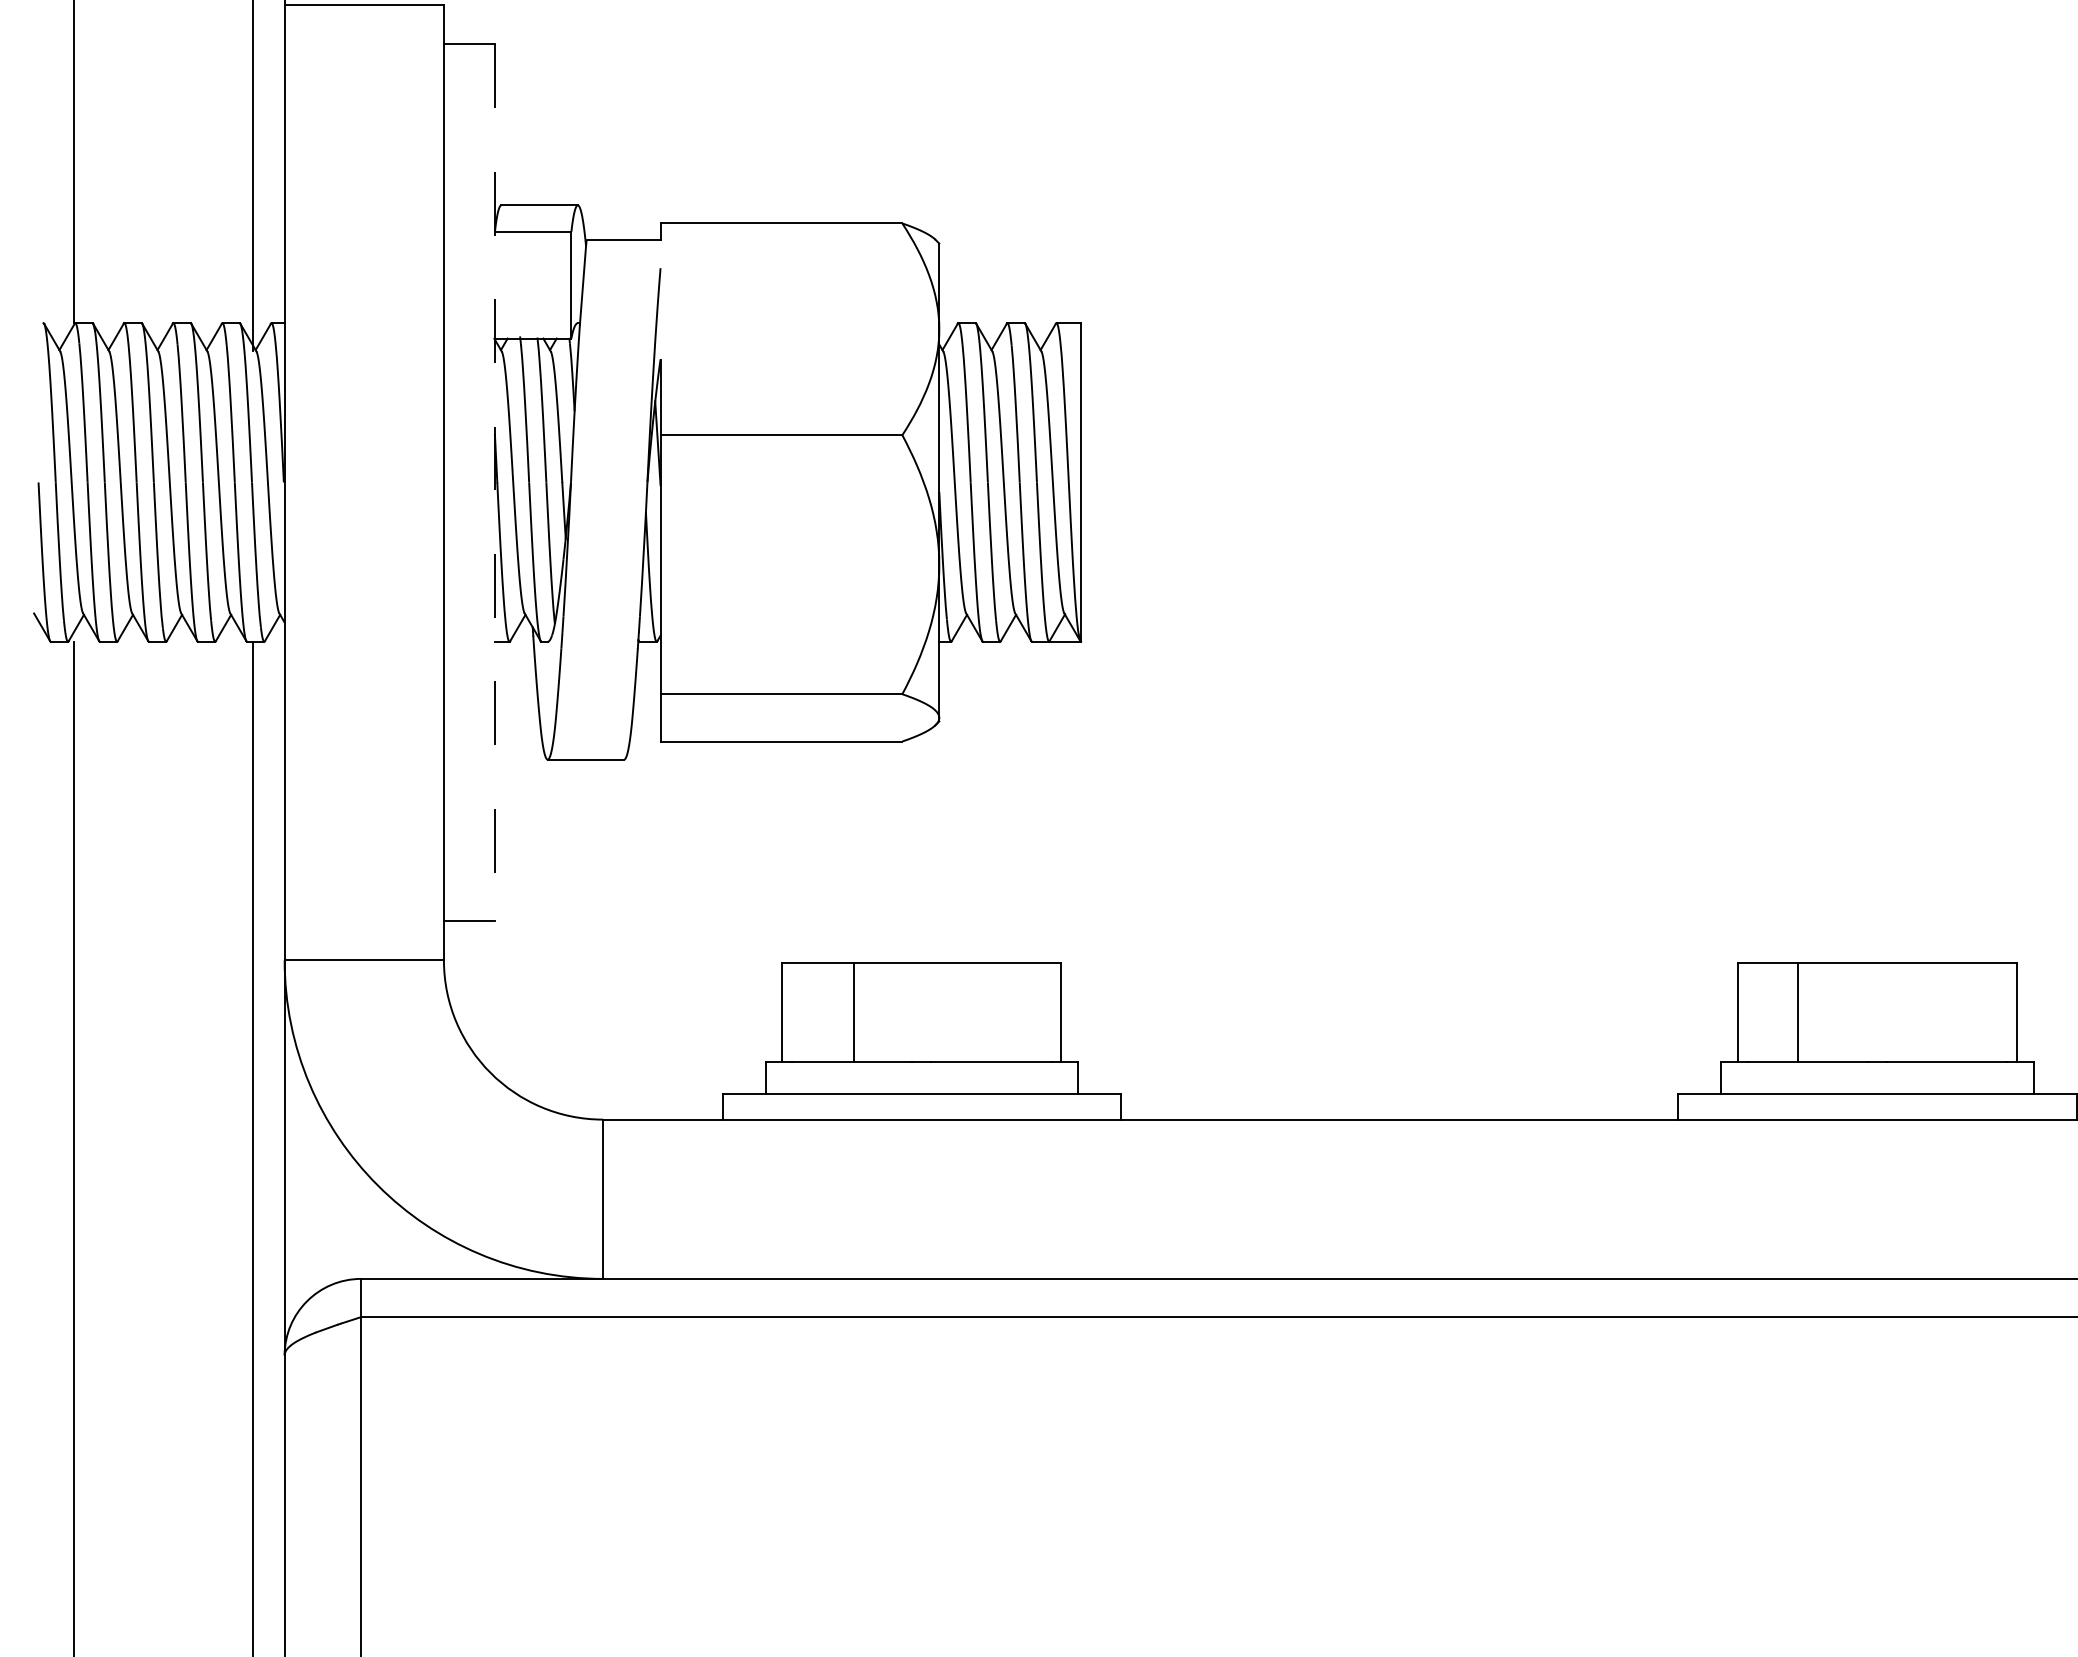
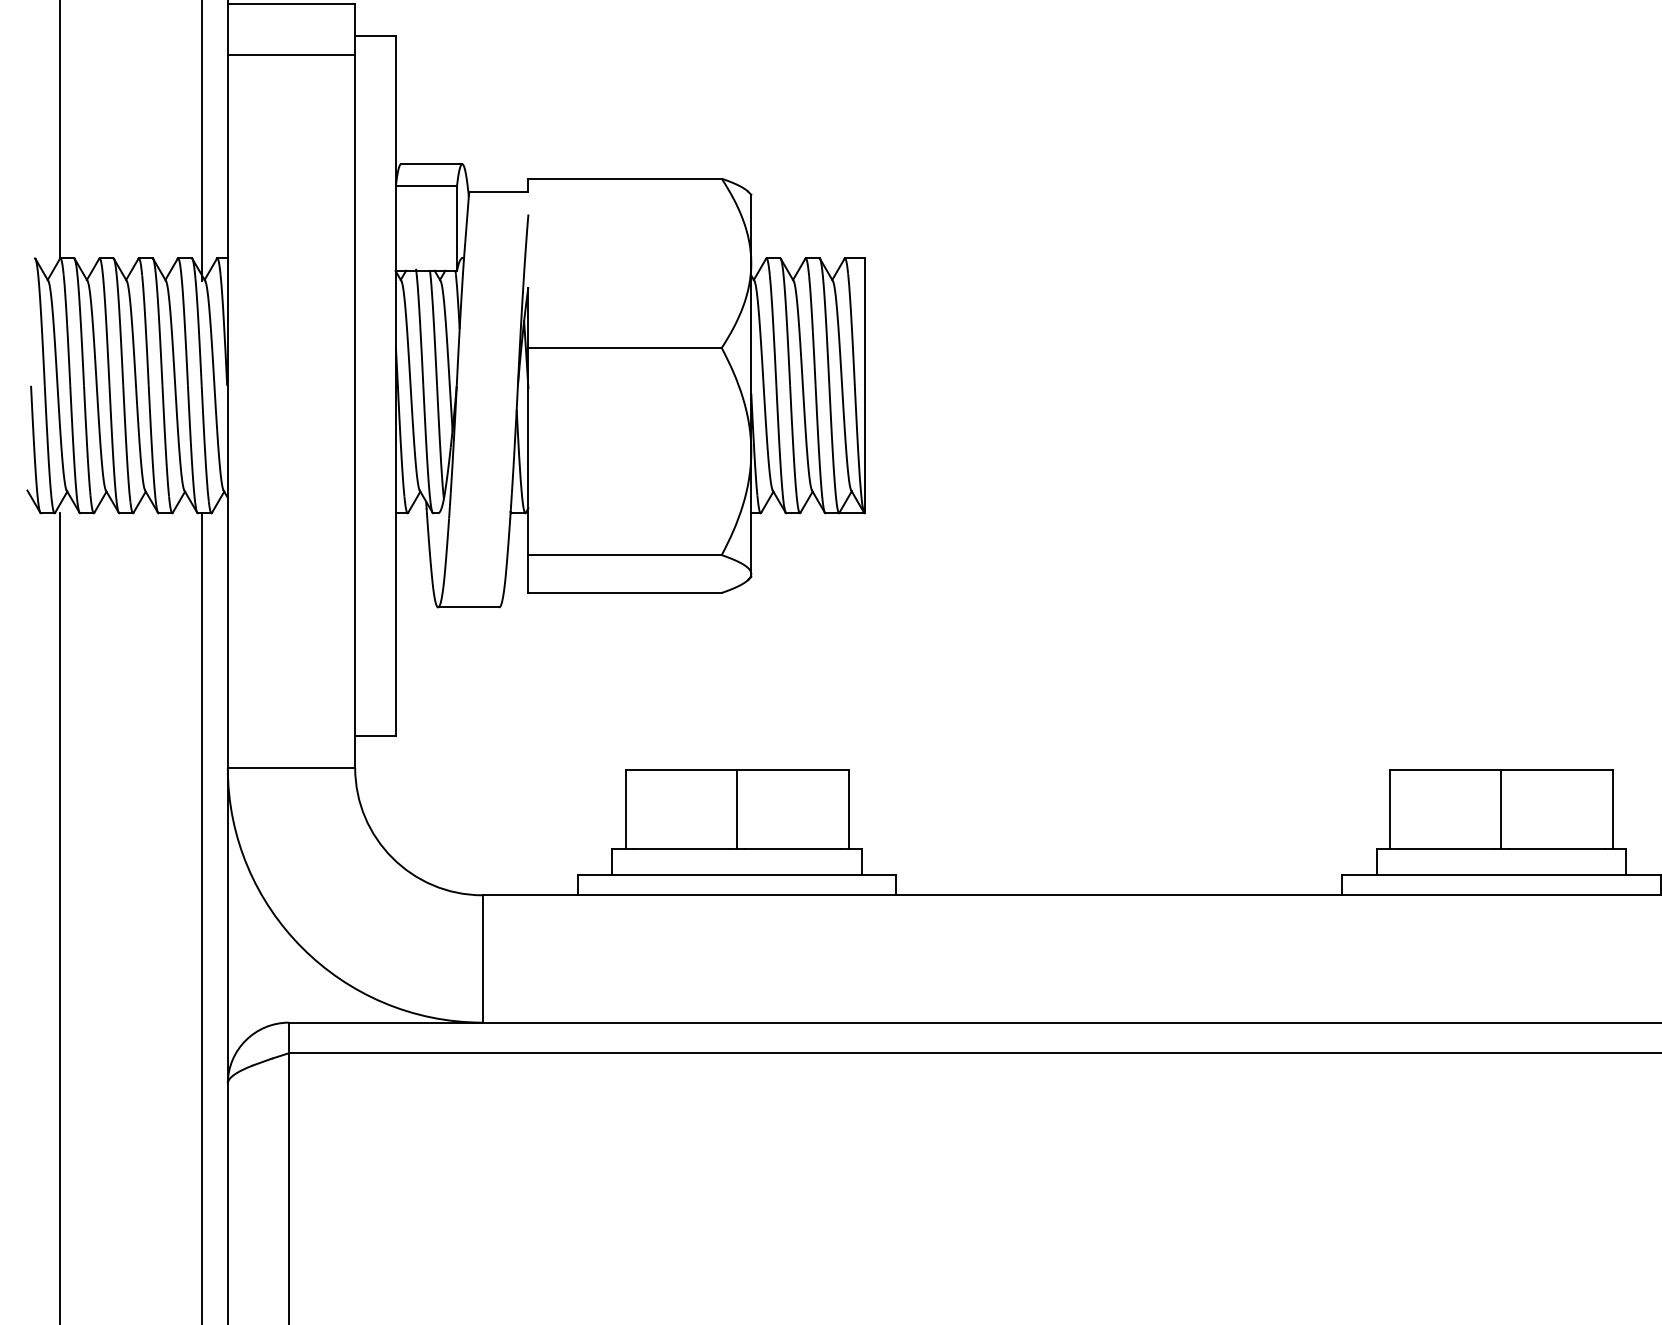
line: (363, 68) -> (290, 54), added
line: (494, 482) -> (395, 385), dashed -> solid
line: (853, 1012) -> (737, 809), moved
line: (1797, 1012) -> (1501, 809), moved

